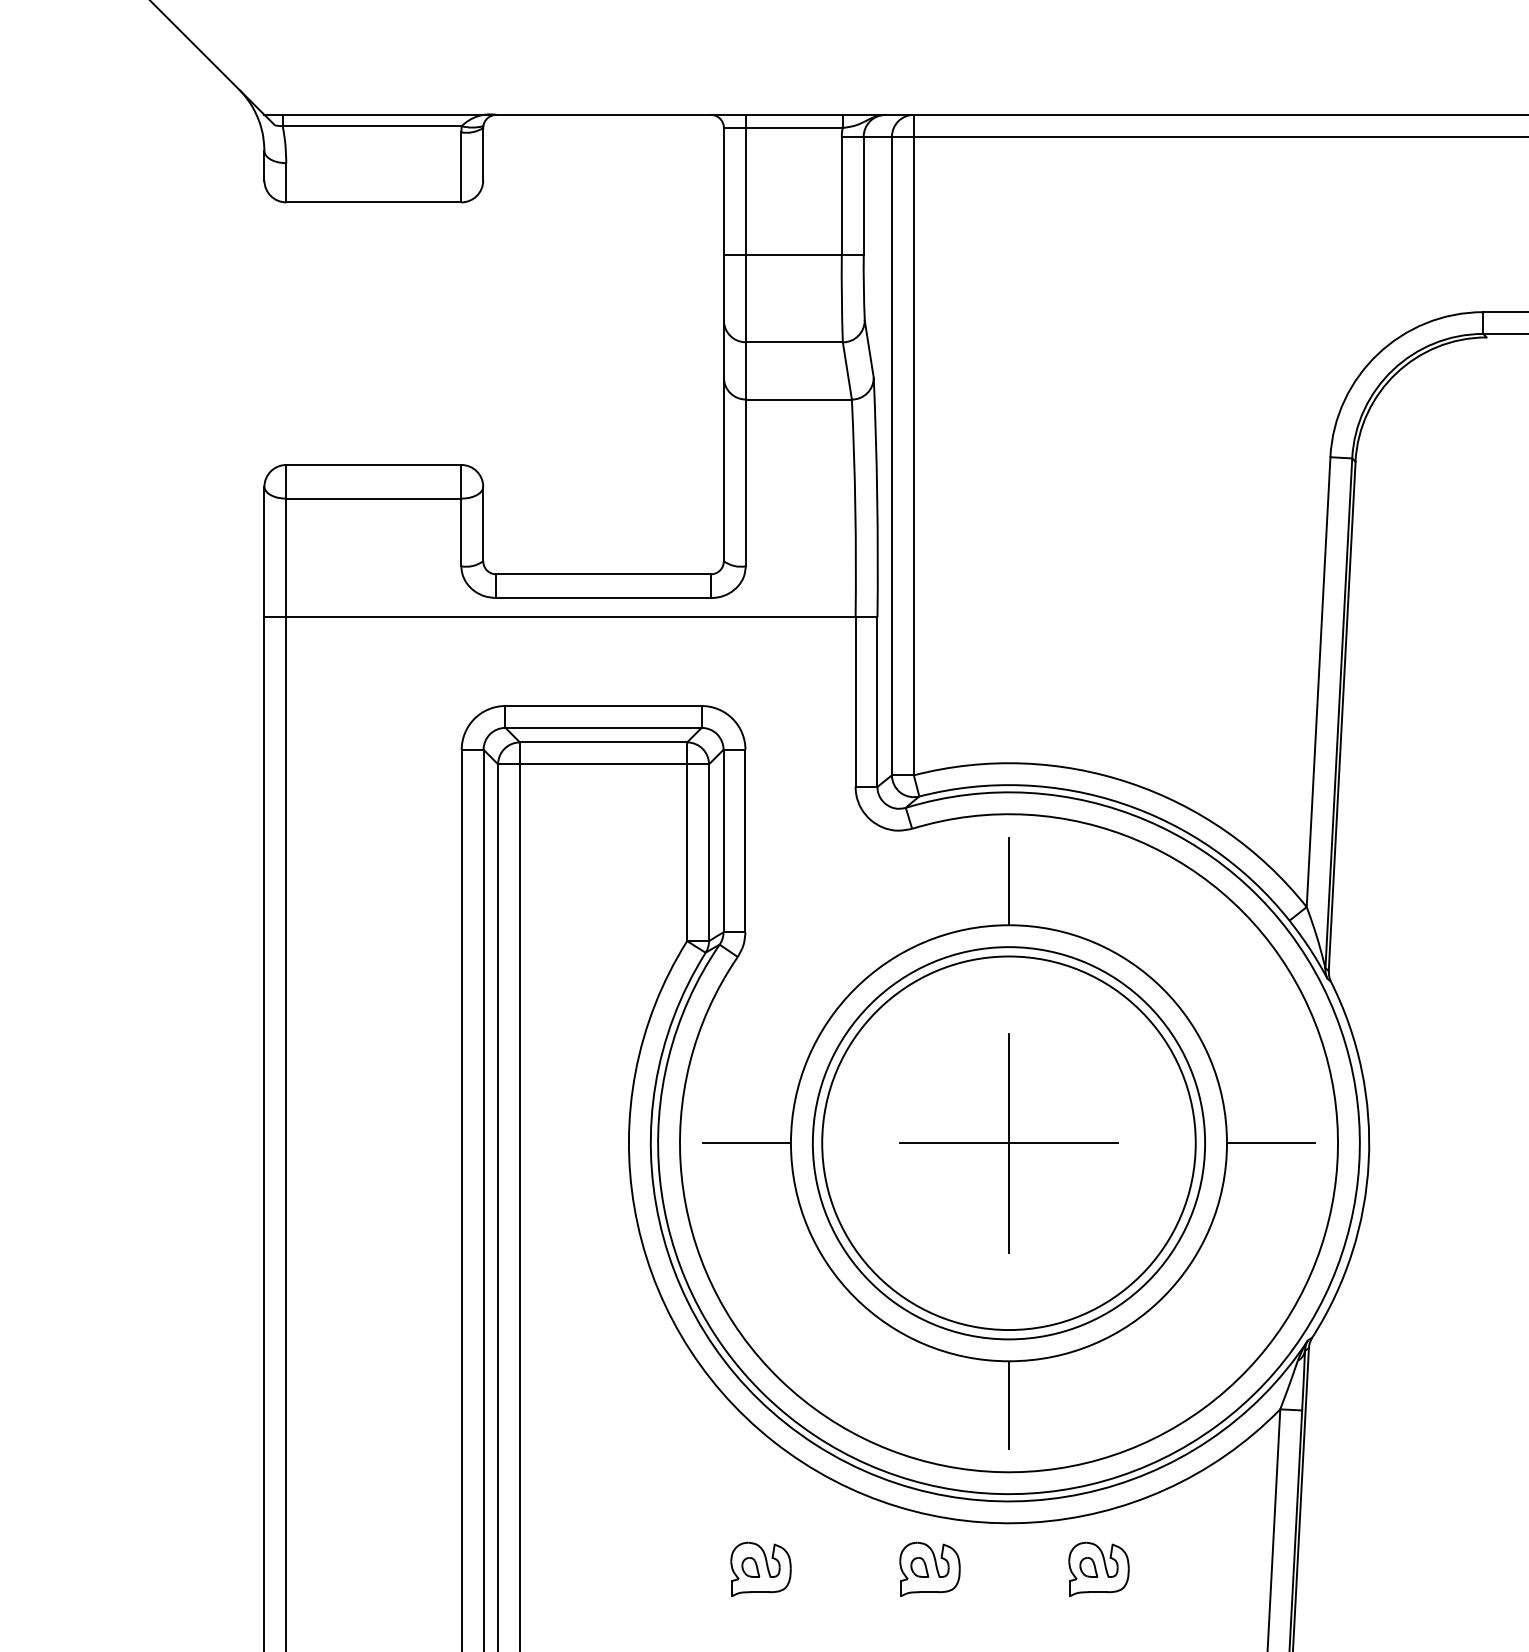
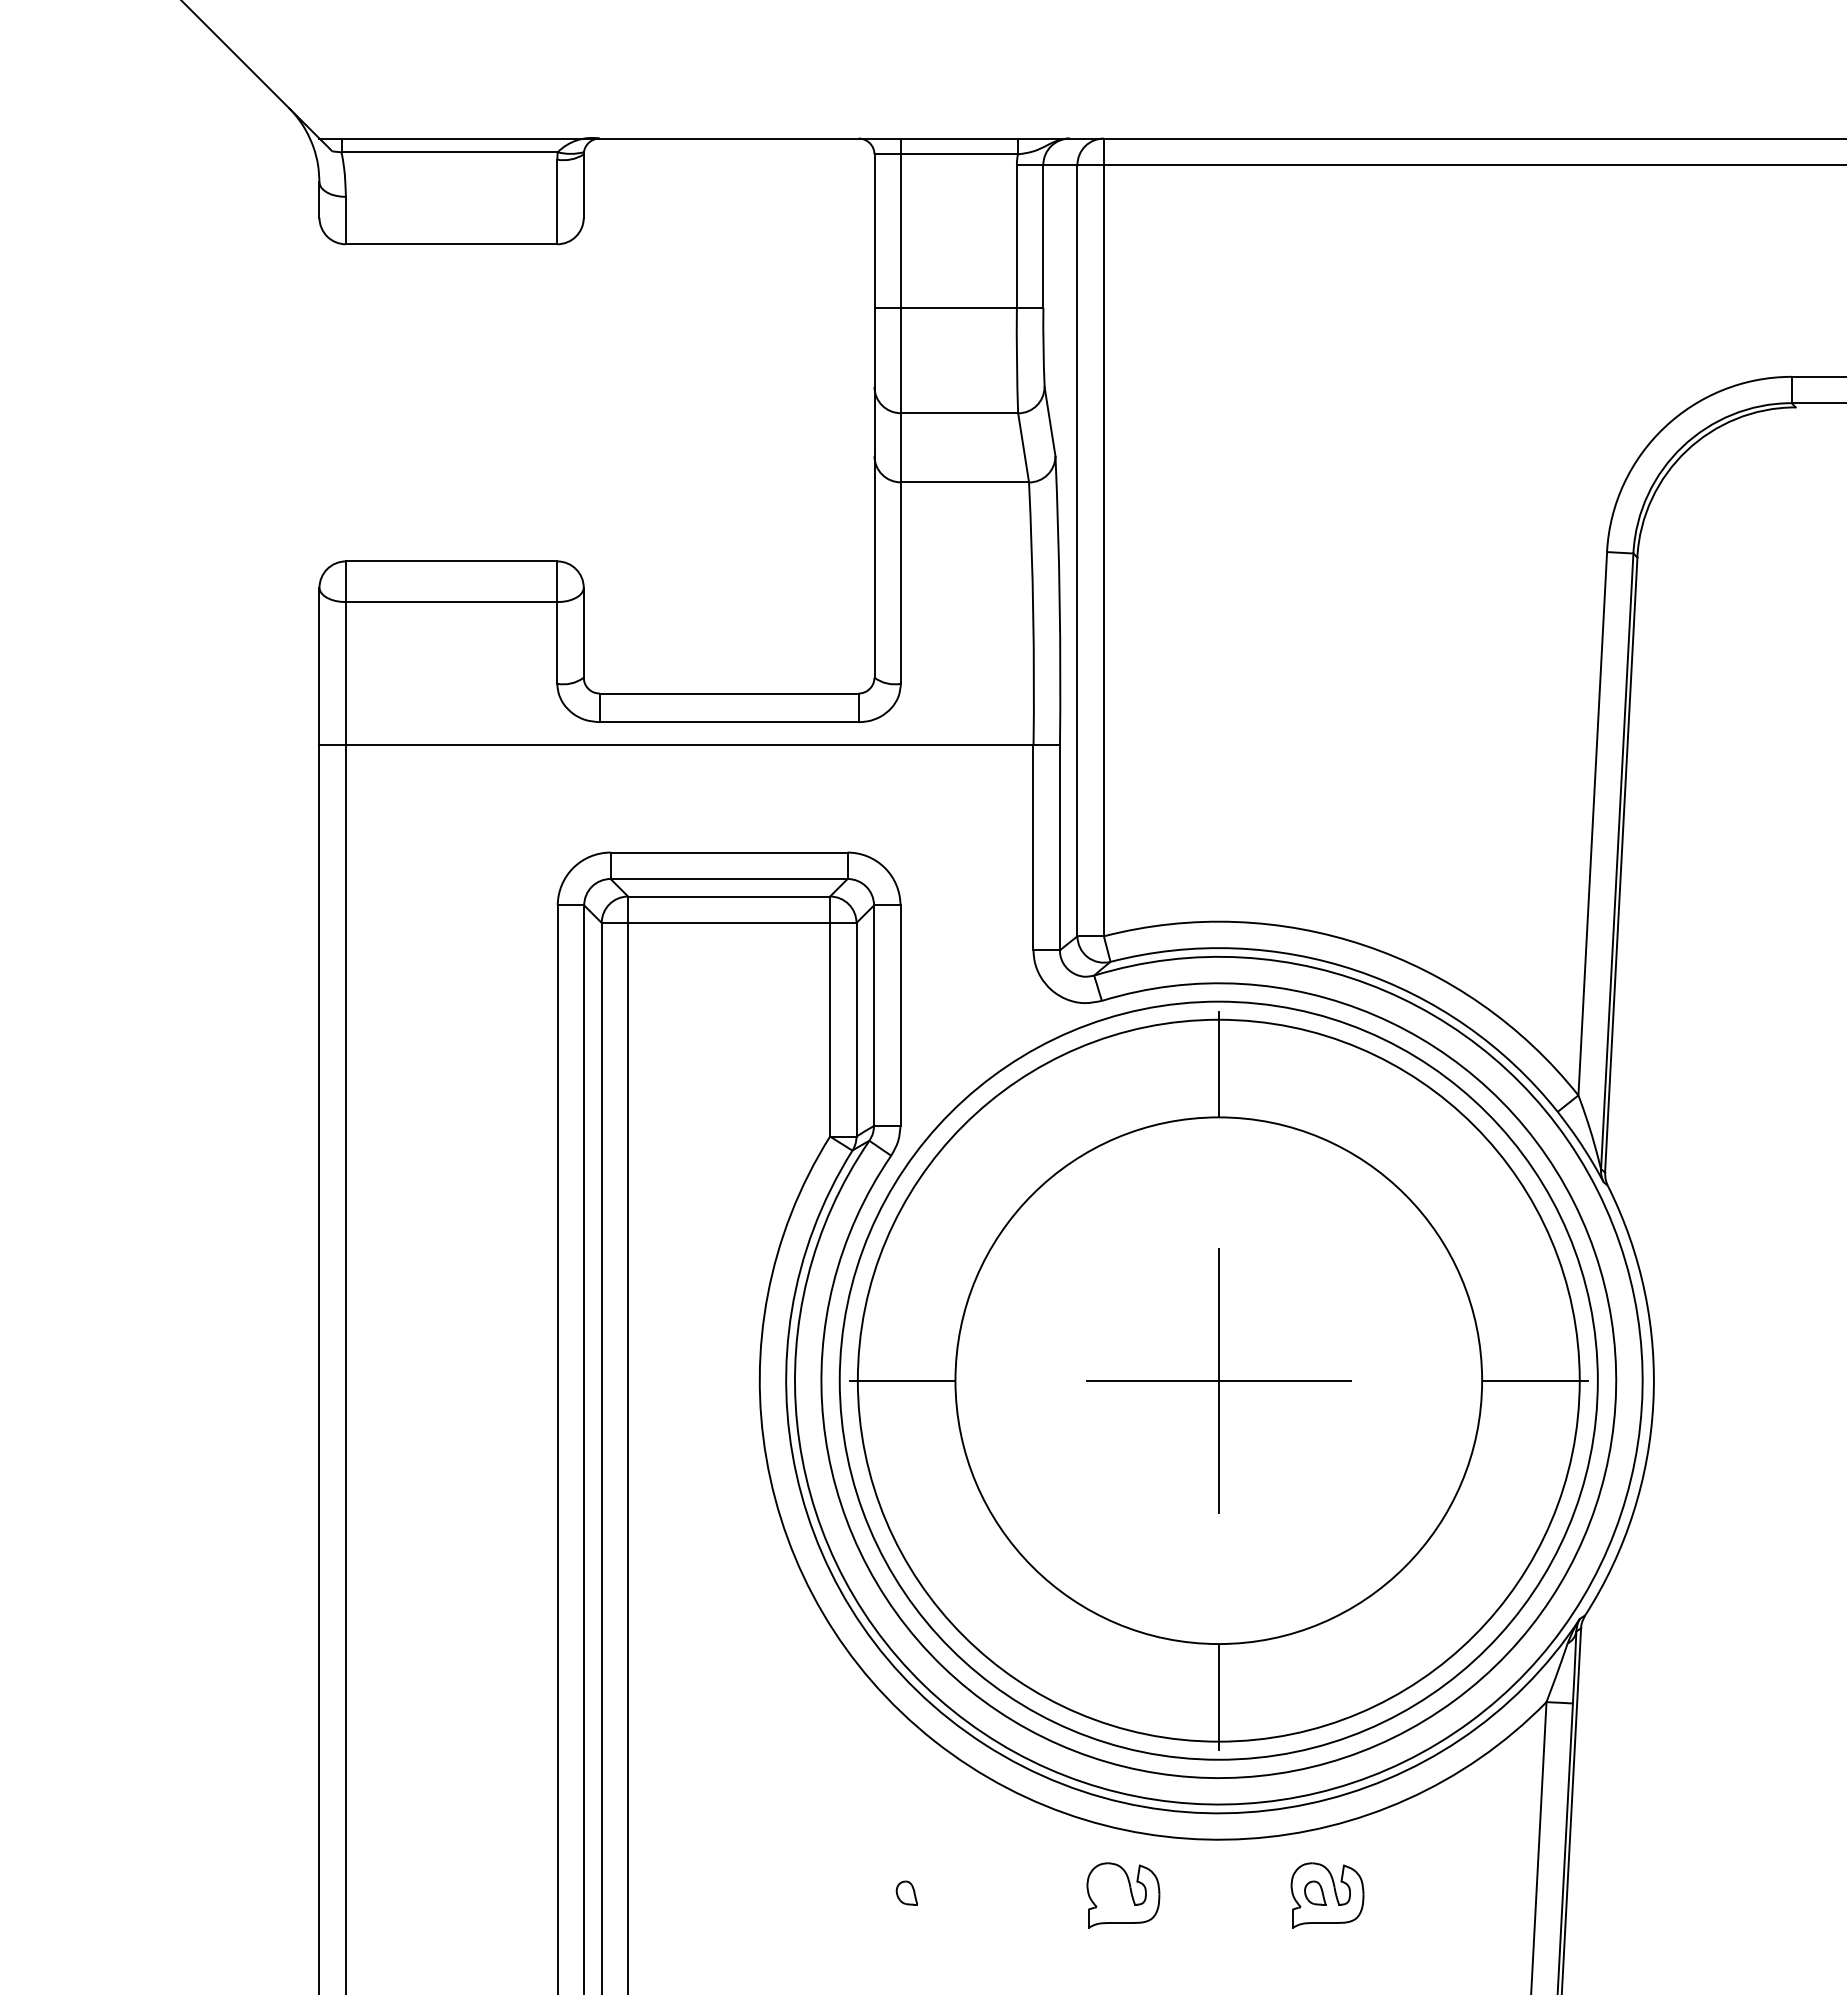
circle: (1008, 1143) -> (1218, 1380), size x1.6
circle: (1008, 1143) -> (1218, 1380), size x1.6
part: (920, 1566) -> (1111, 1892), removed
part: (761, 1569) -> (919, 1895), removed

